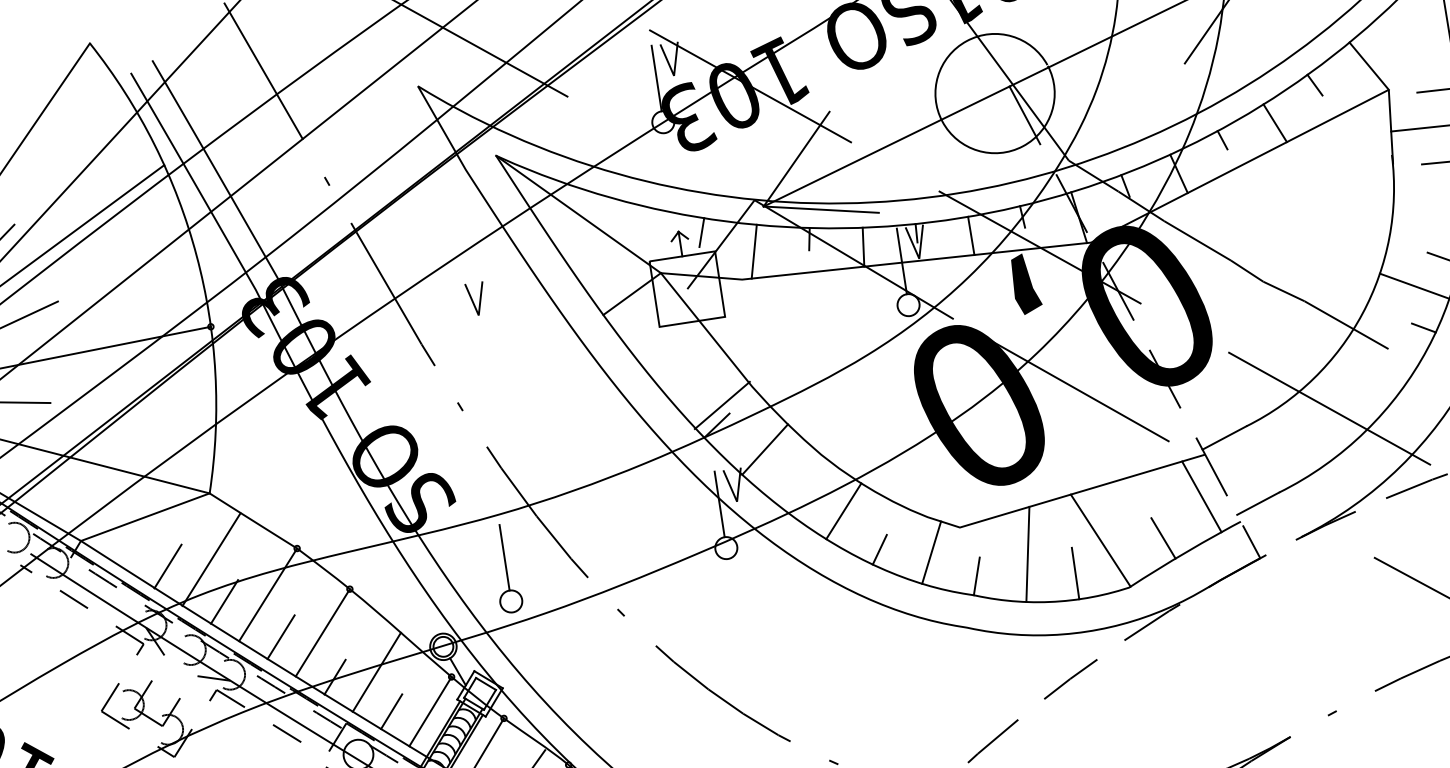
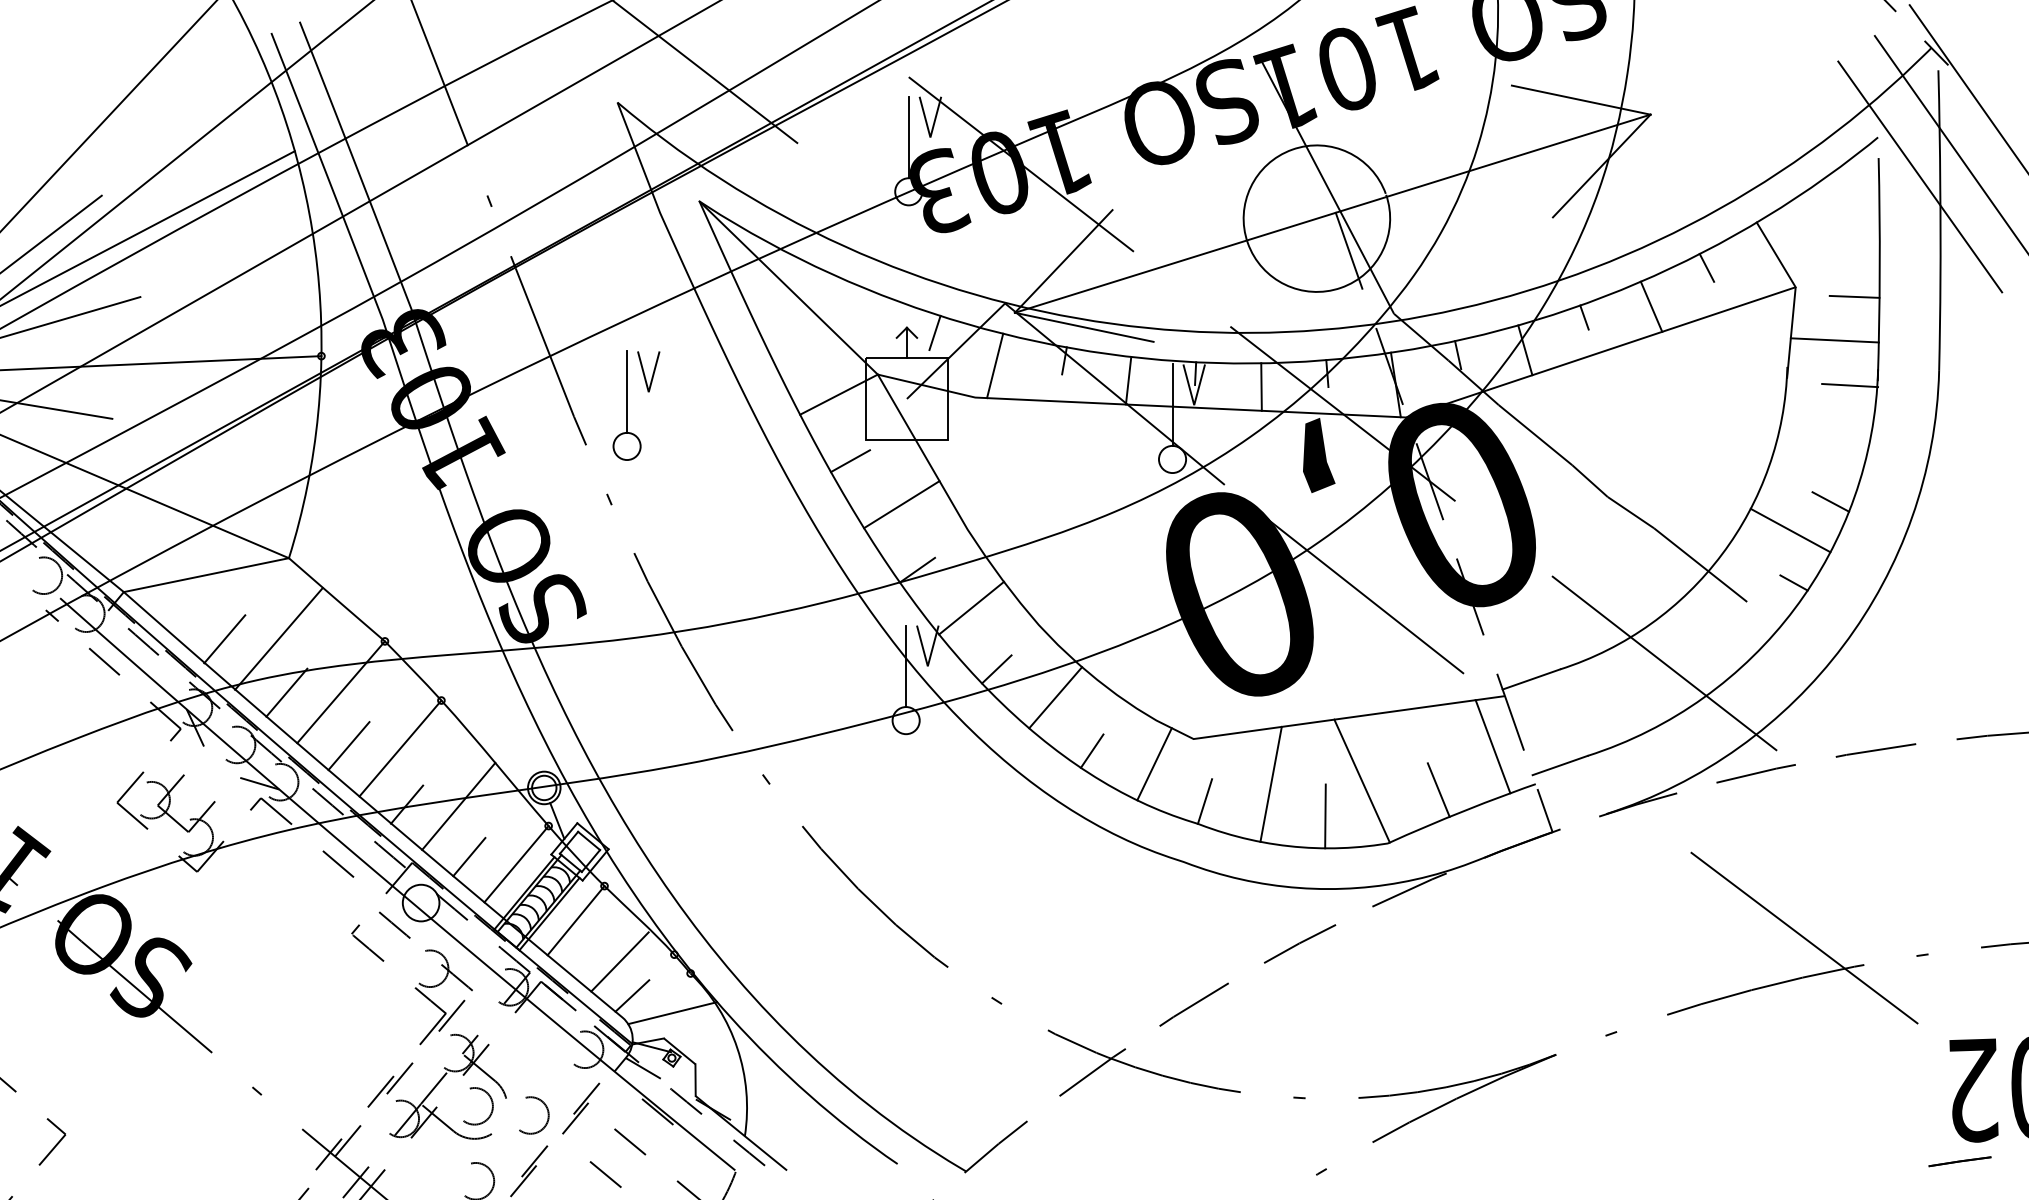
line: (649, 346) -> (850, 461), added
line: (722, 405) -> (901, 504), moved
line: (792, 495) -> (996, 669), added
part: (505, 568) -> (626, 405), moved

